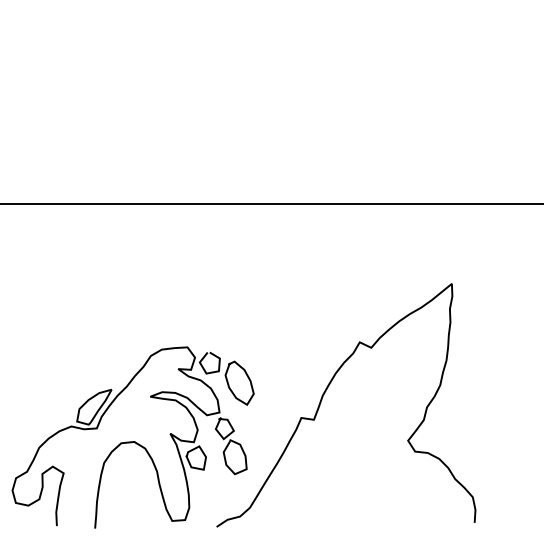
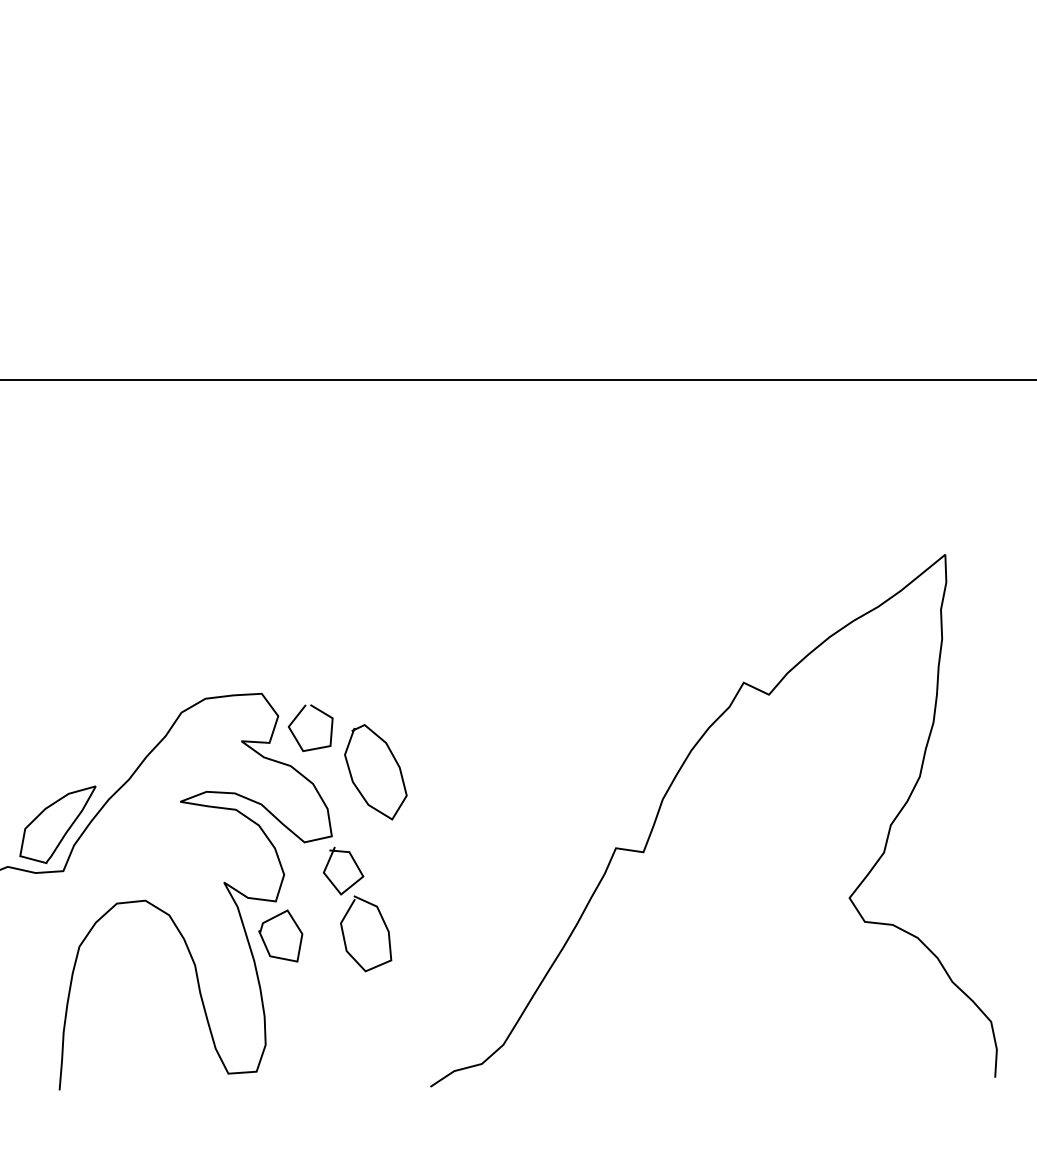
curve: (325, 393) -> (668, 794), moved

